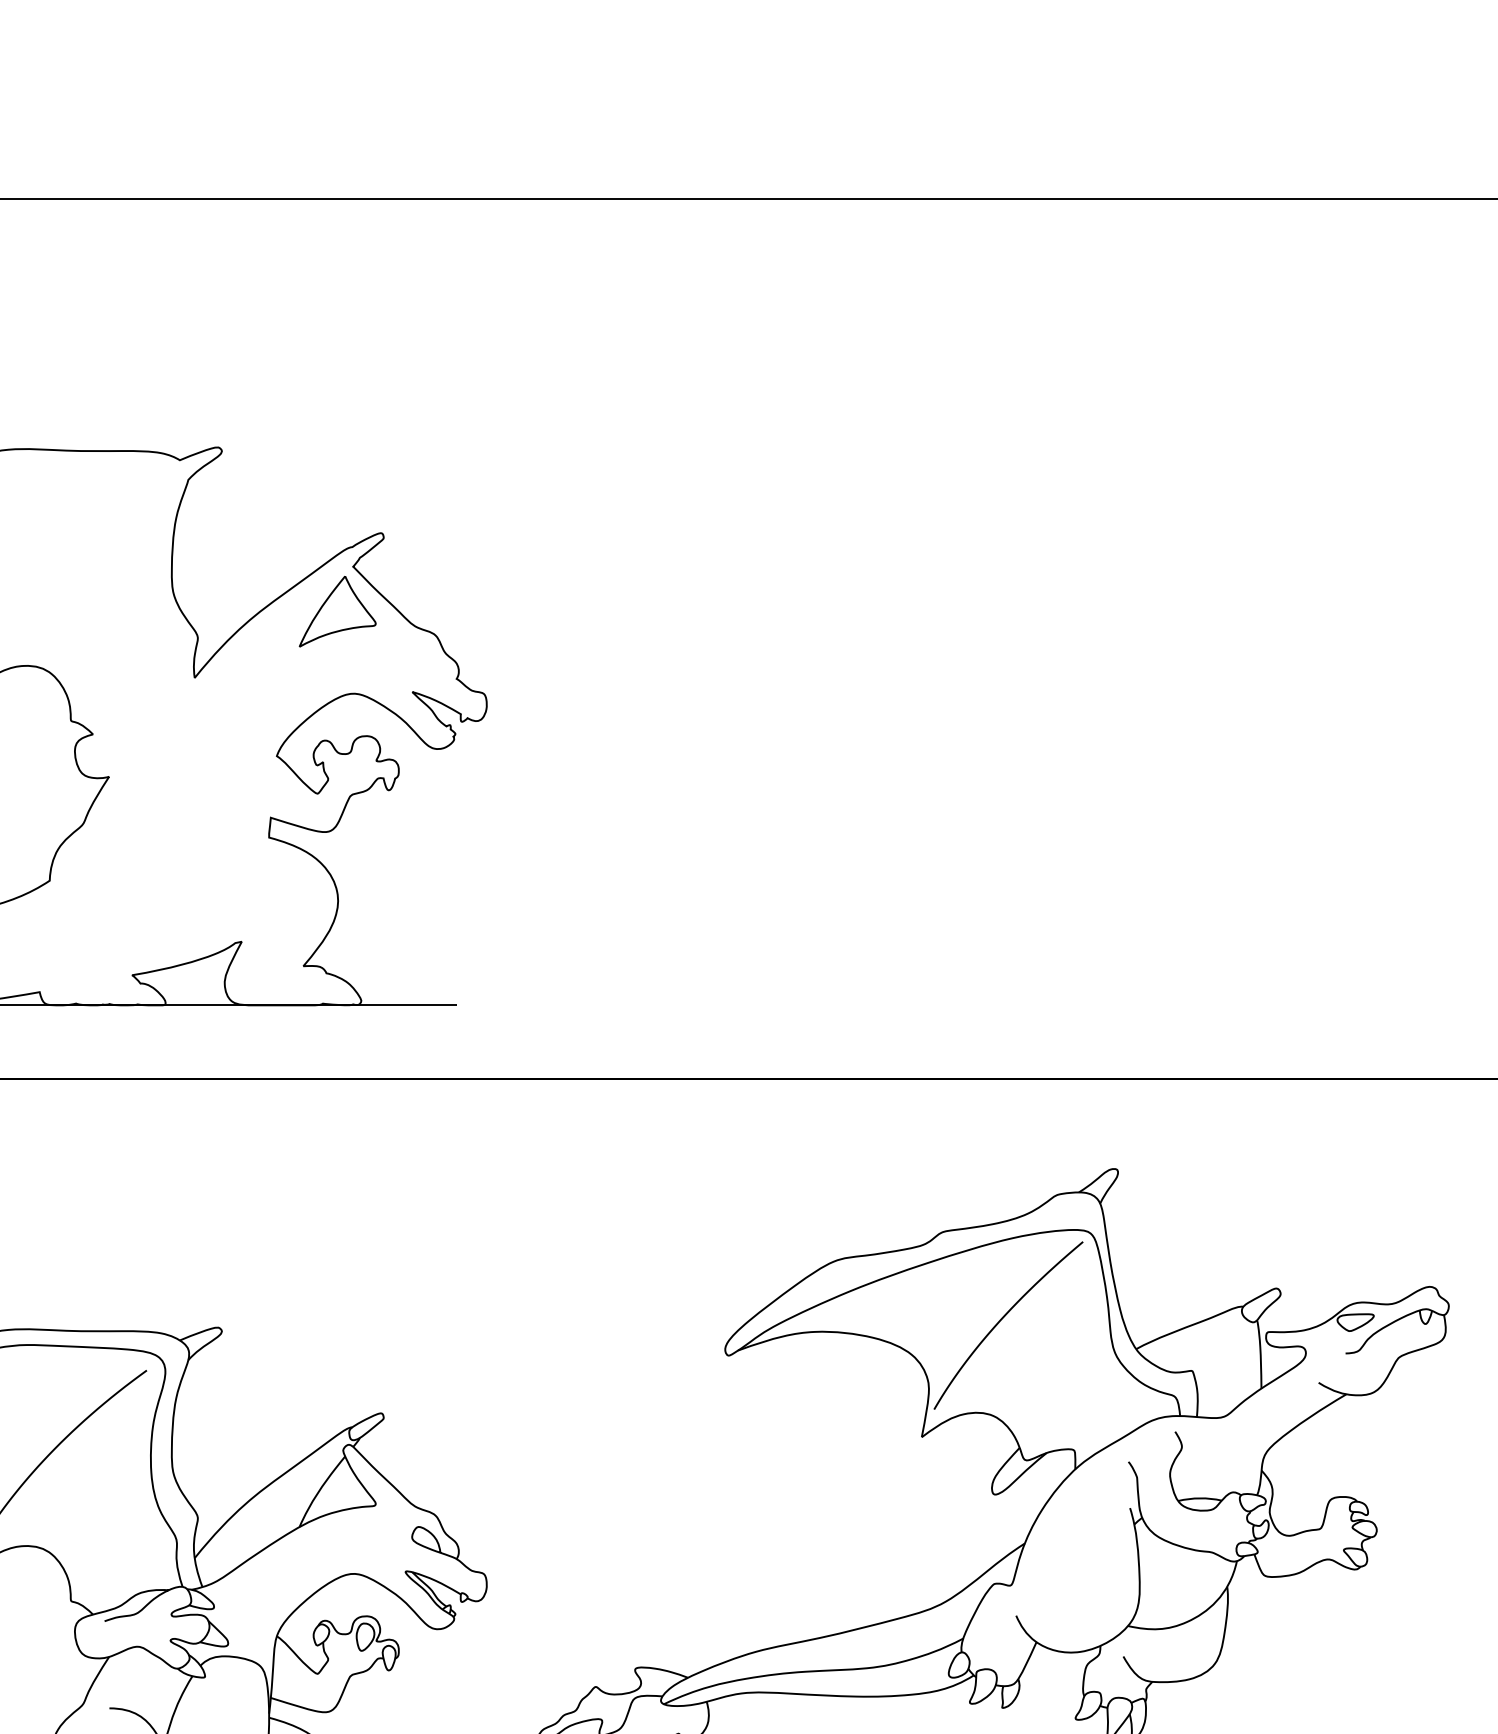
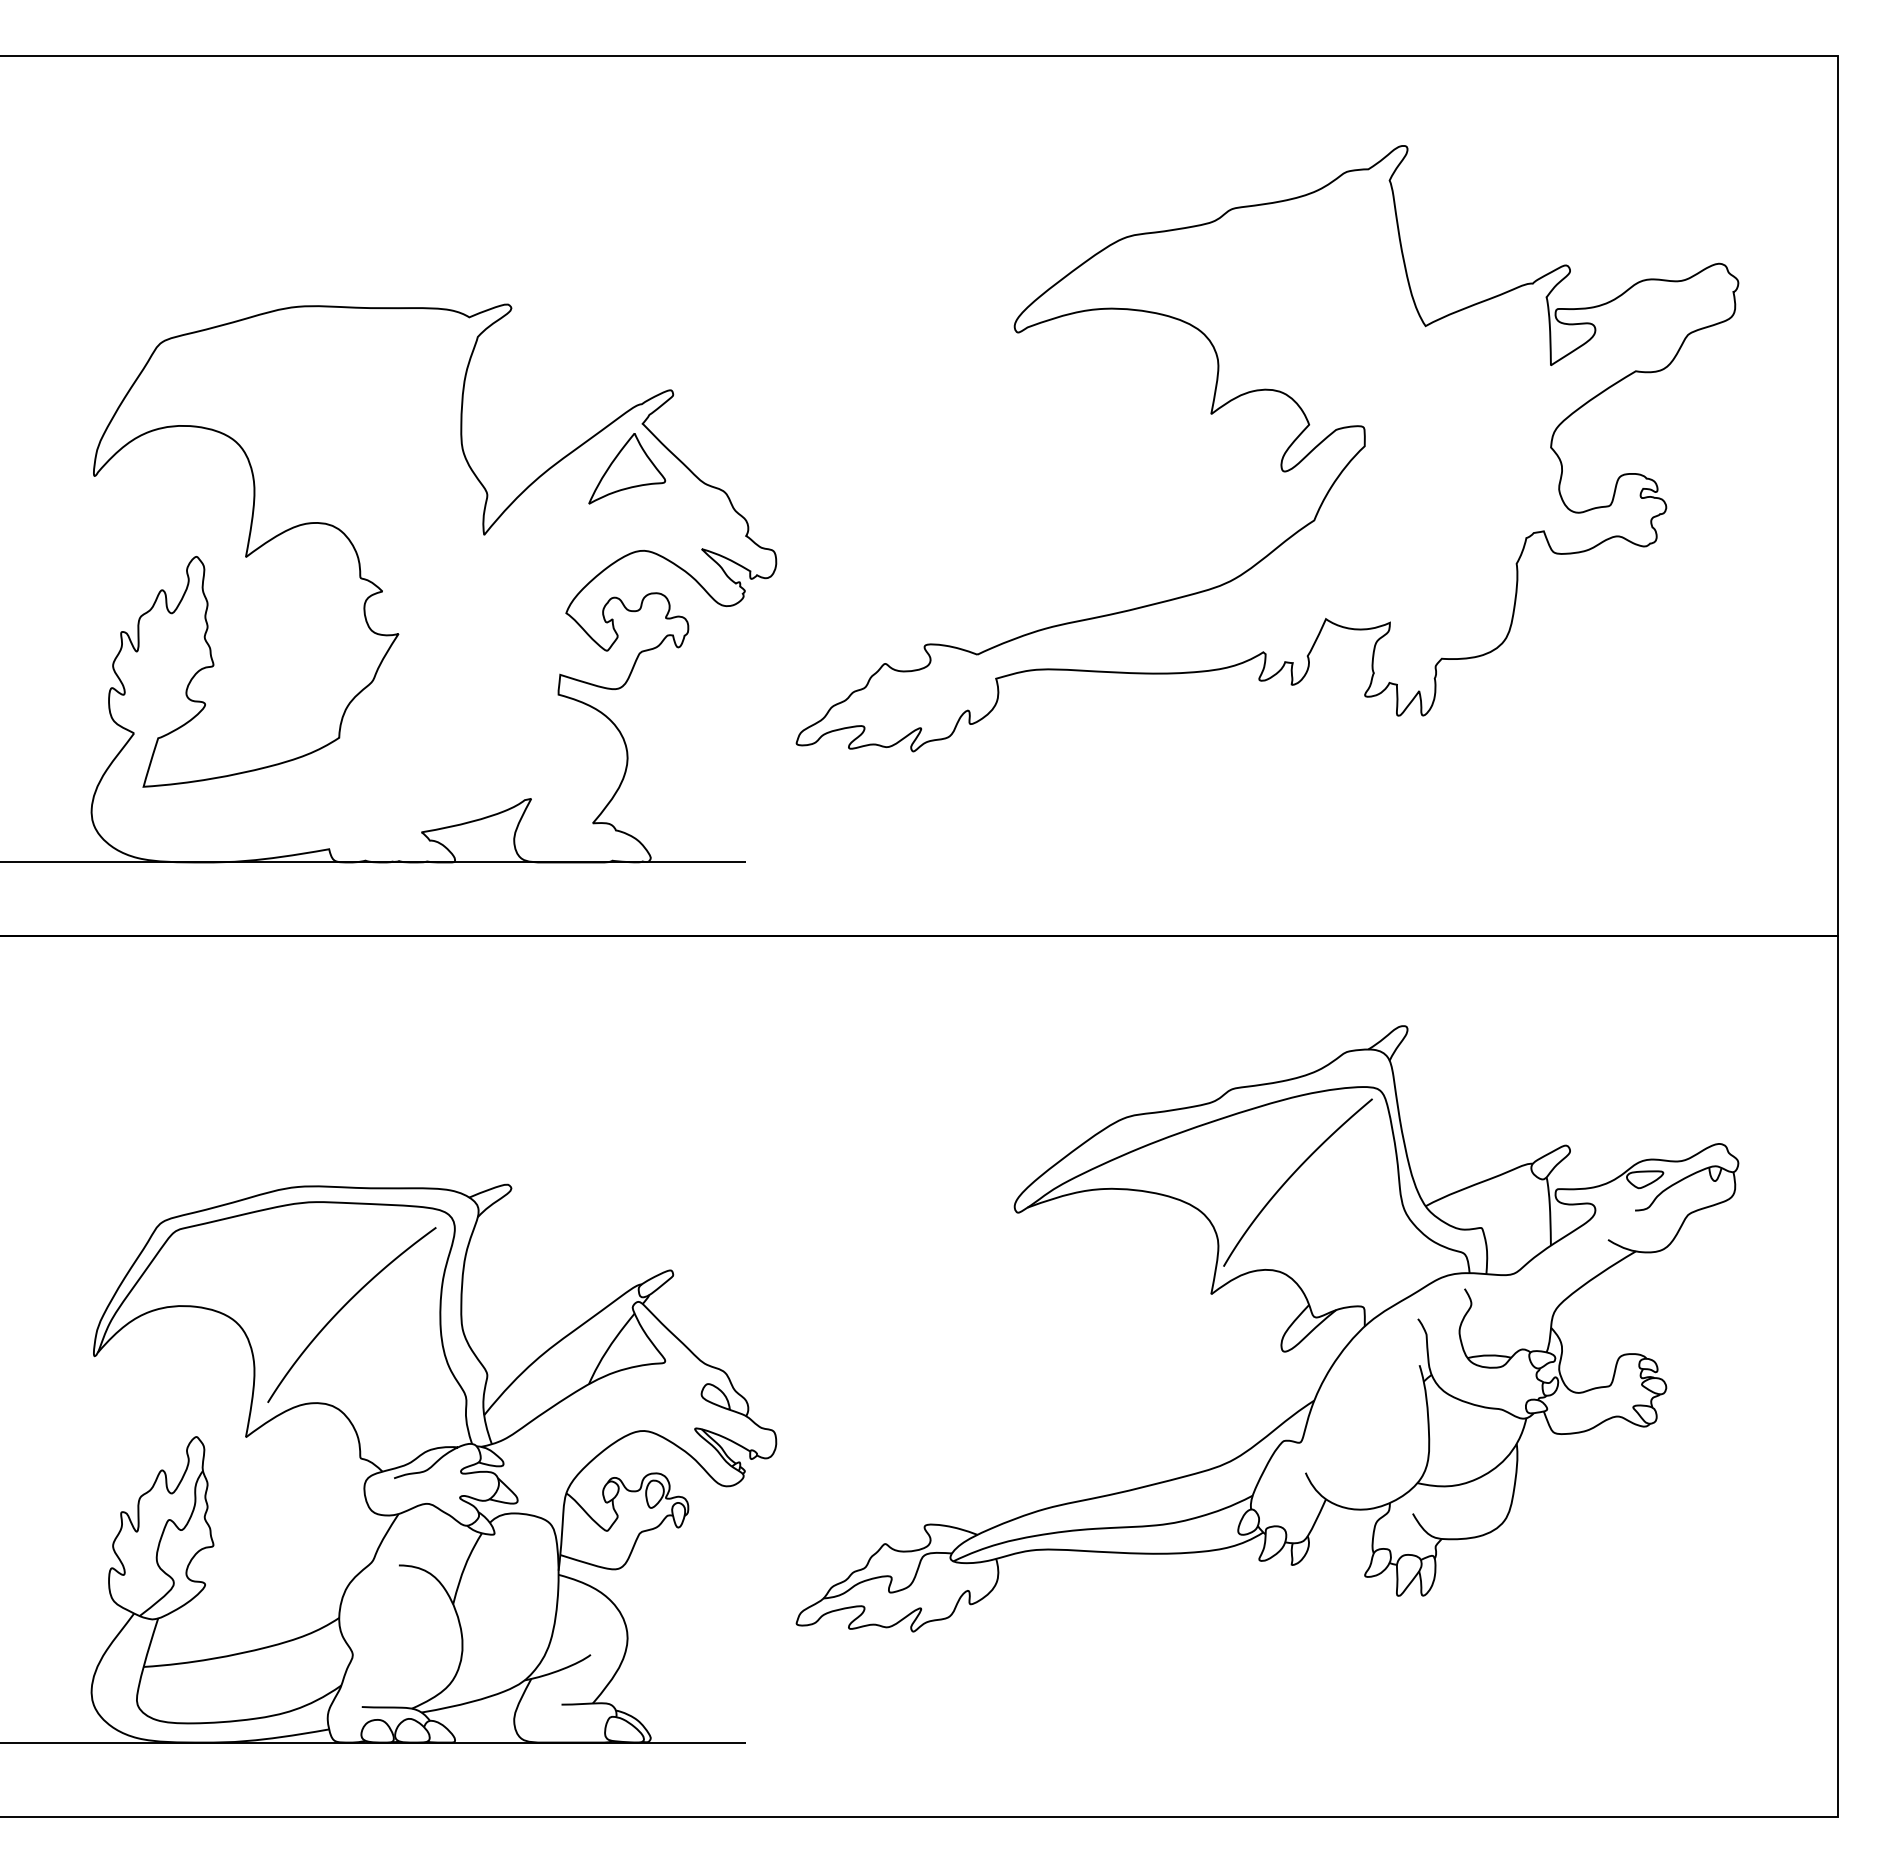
part: (993, 598) -> (1282, 455), added

